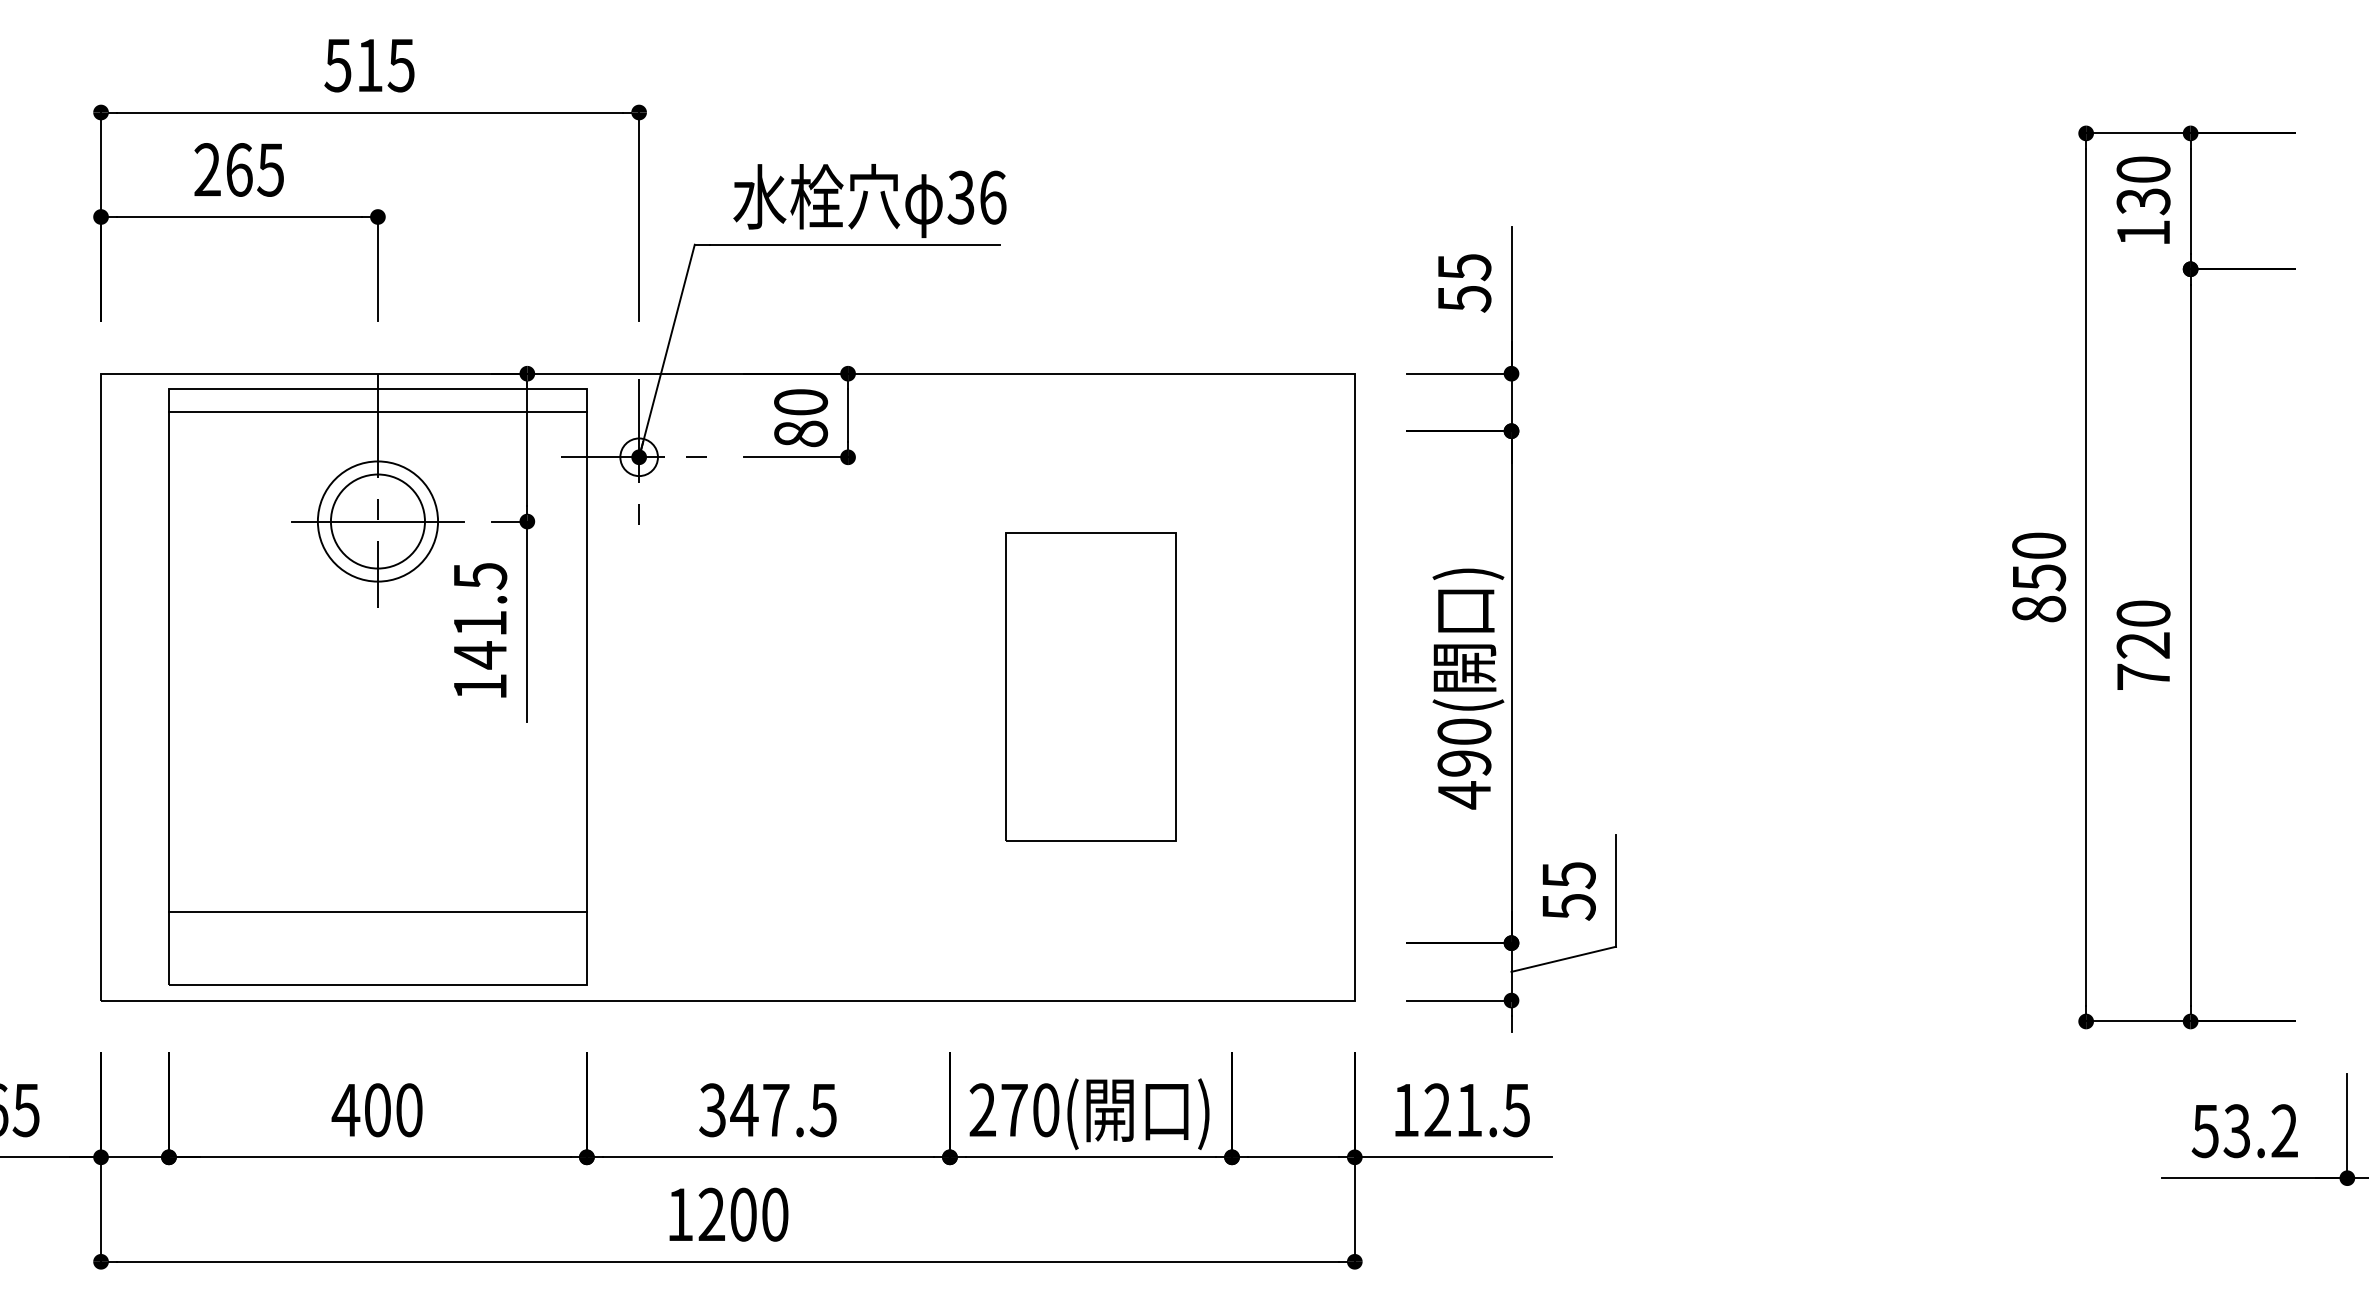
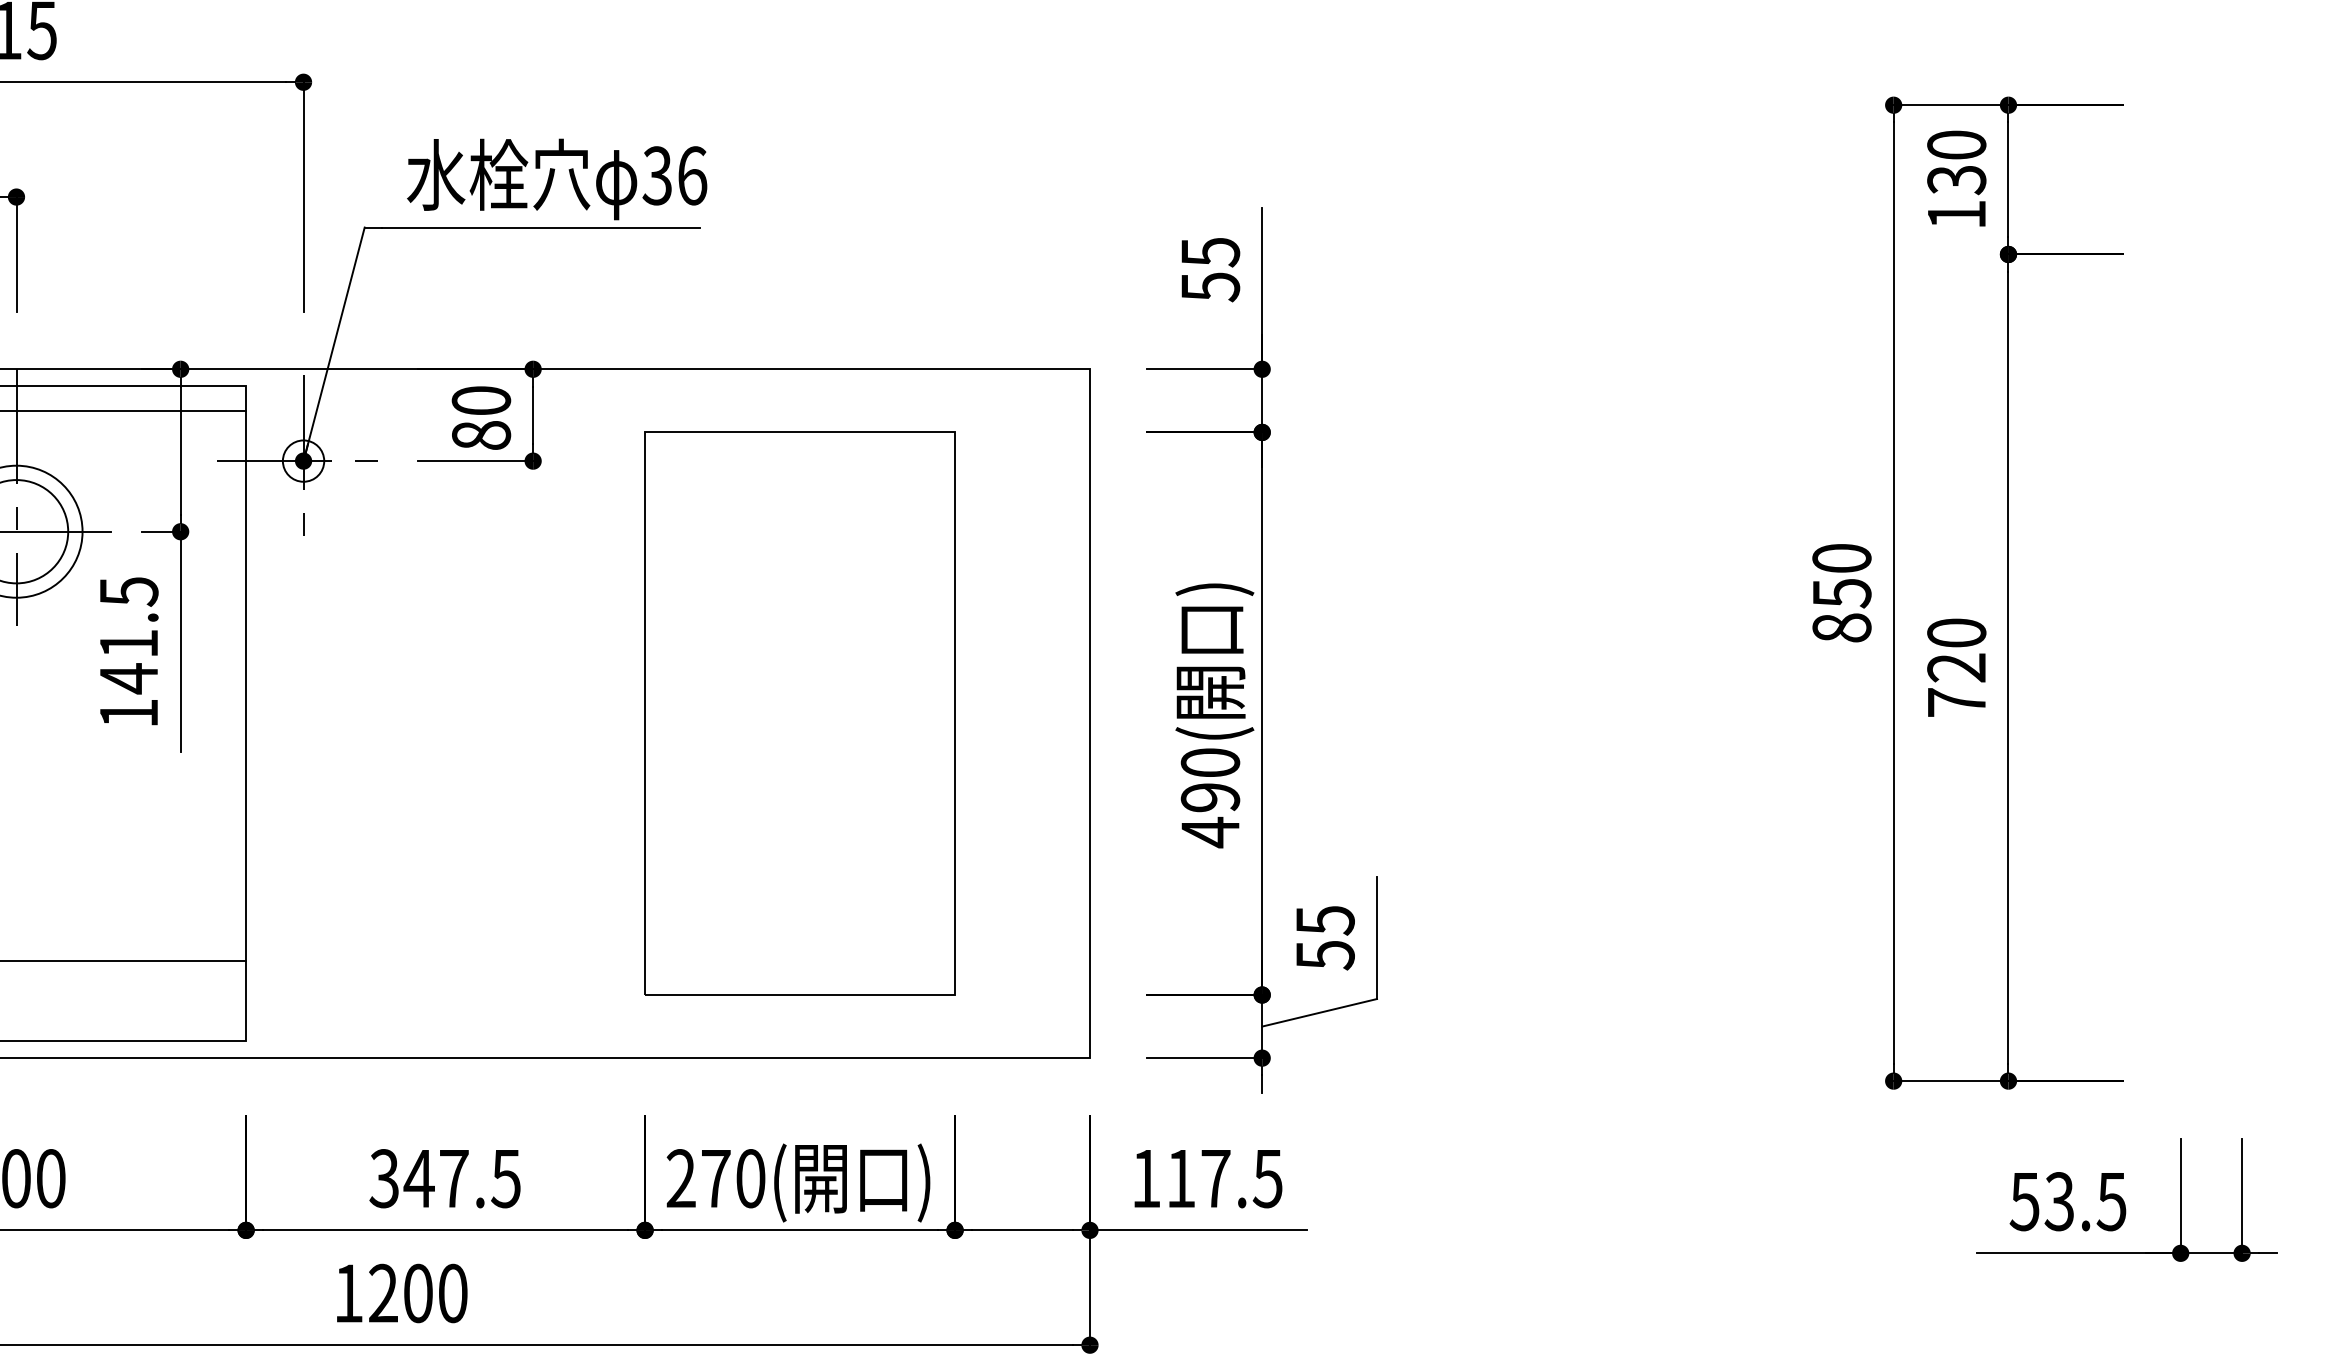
part: (1090, 686) -> (799, 713), size x1.67
text: (1453, 1109) -> (1198, 1177), 121.5 -> 117.5
text: (2283, 1131) -> (2110, 1202), 53.2 -> 53.5

